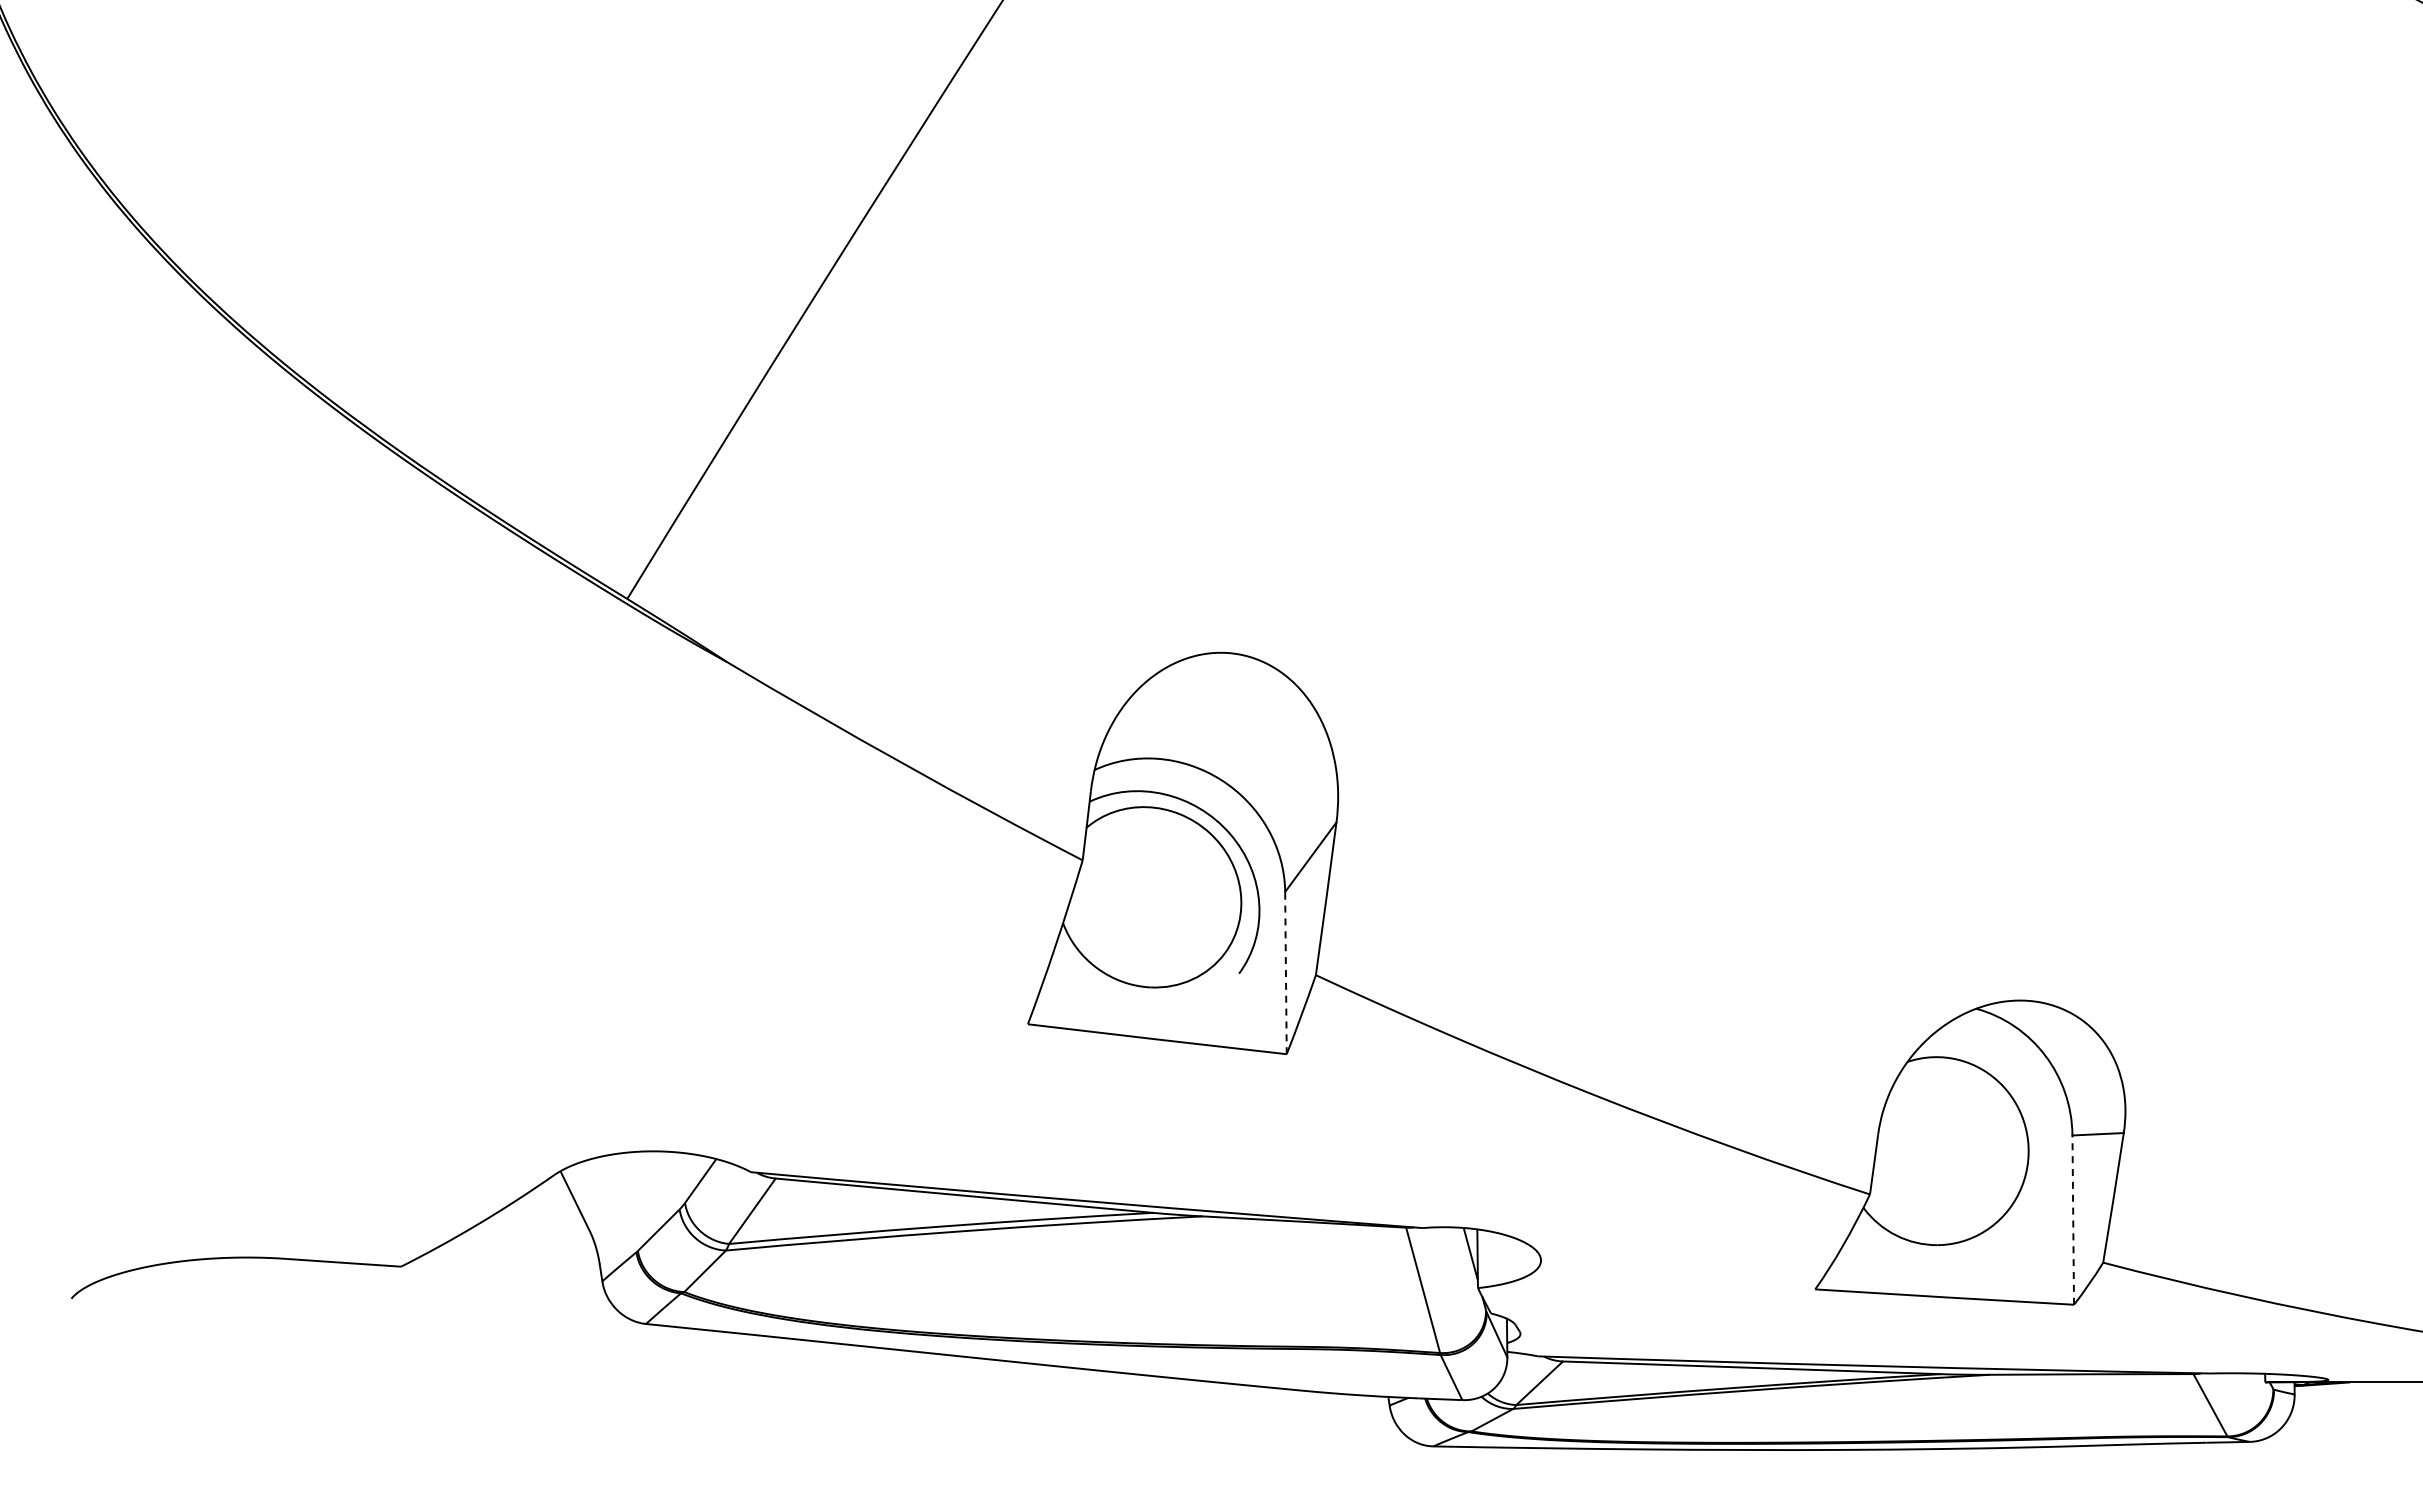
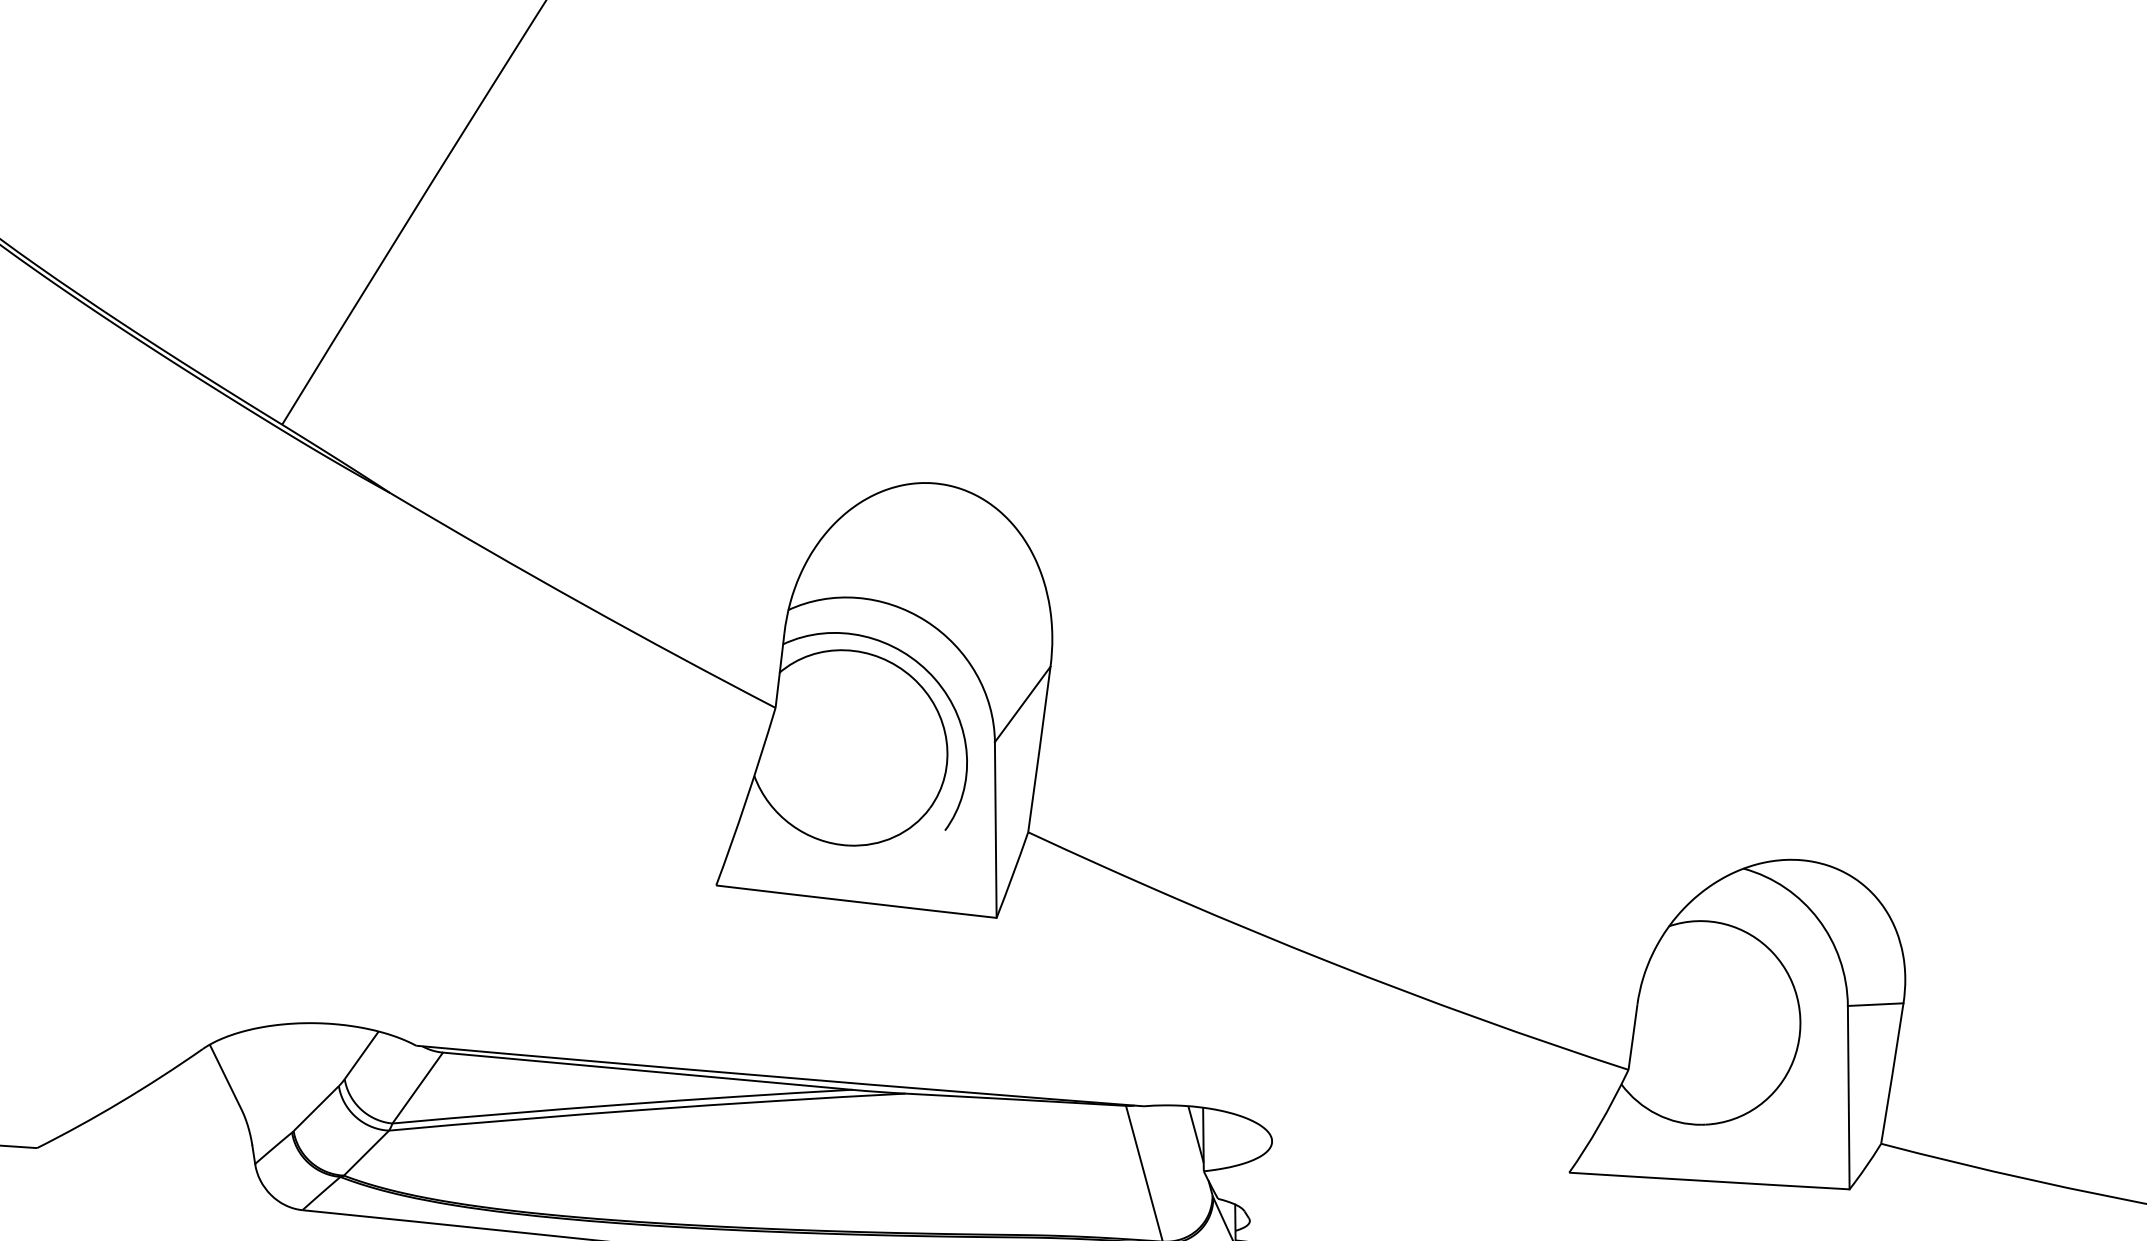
line: (1285, 972) -> (995, 829), dashed -> solid
line: (2073, 1220) -> (1849, 1098), dashed -> solid

